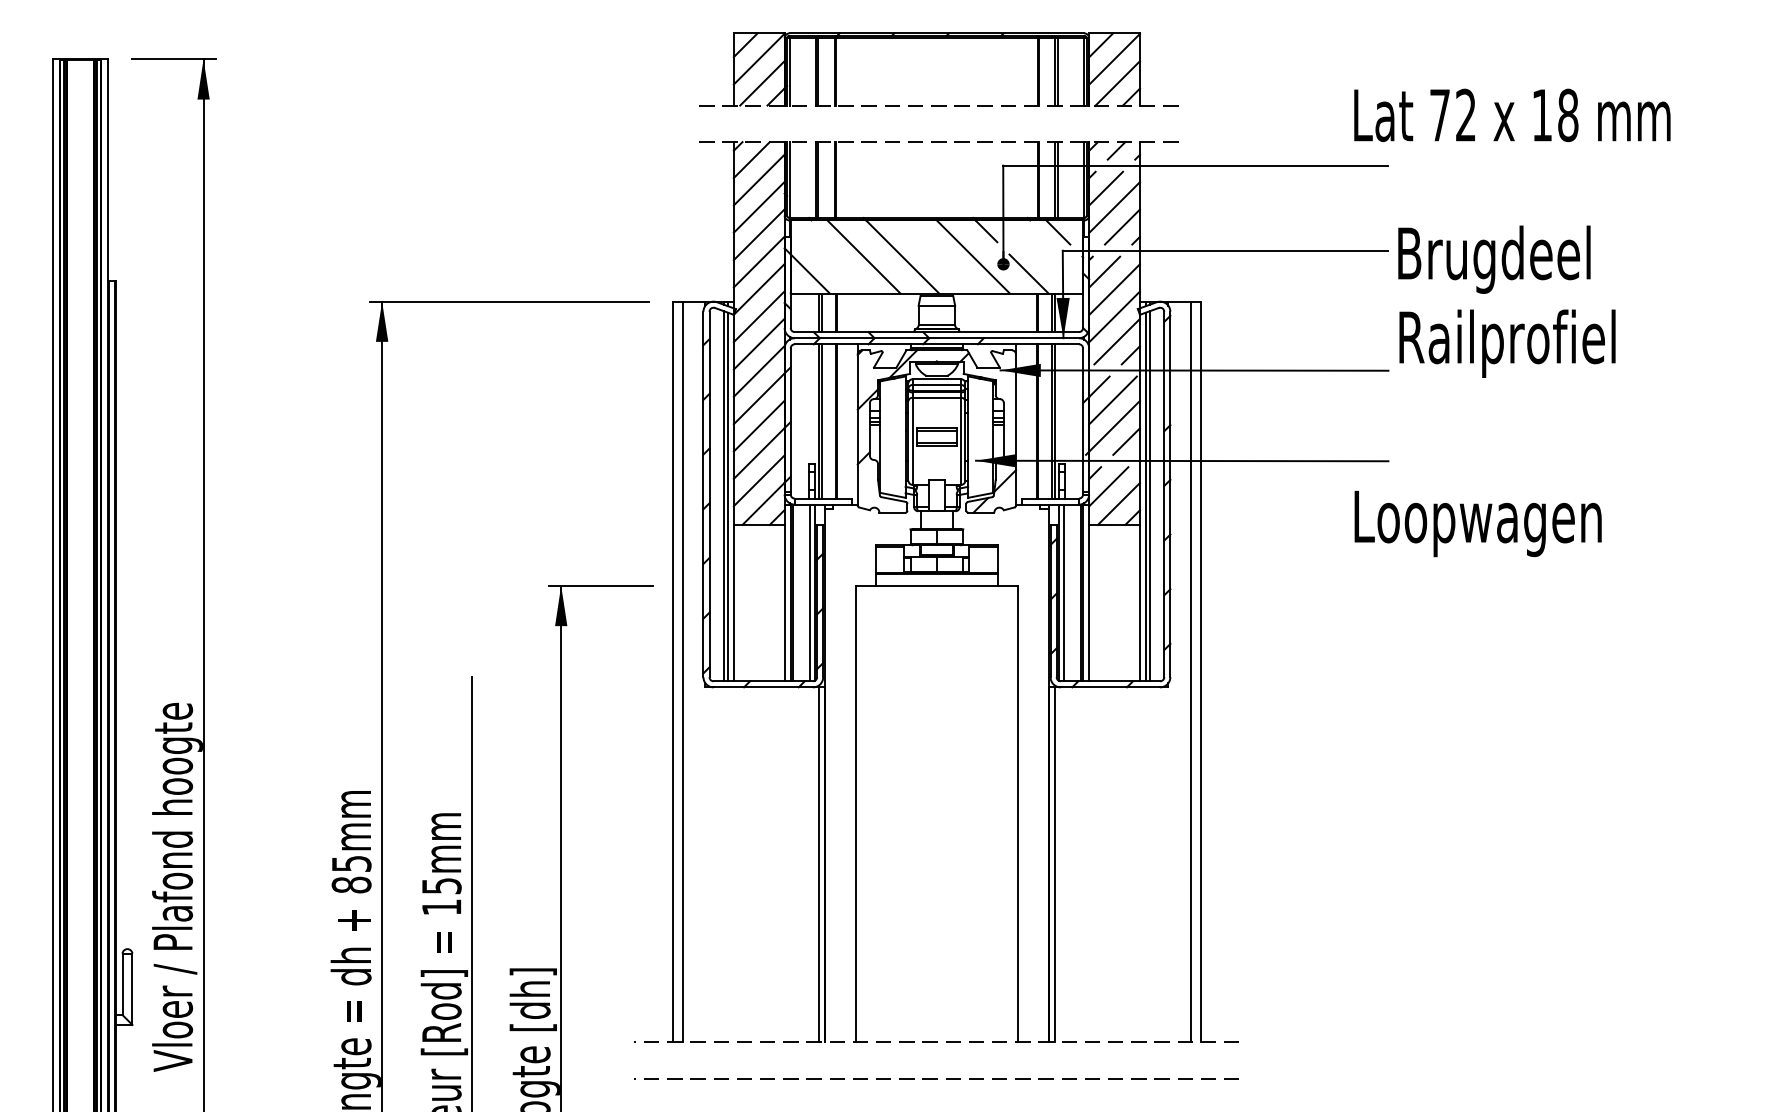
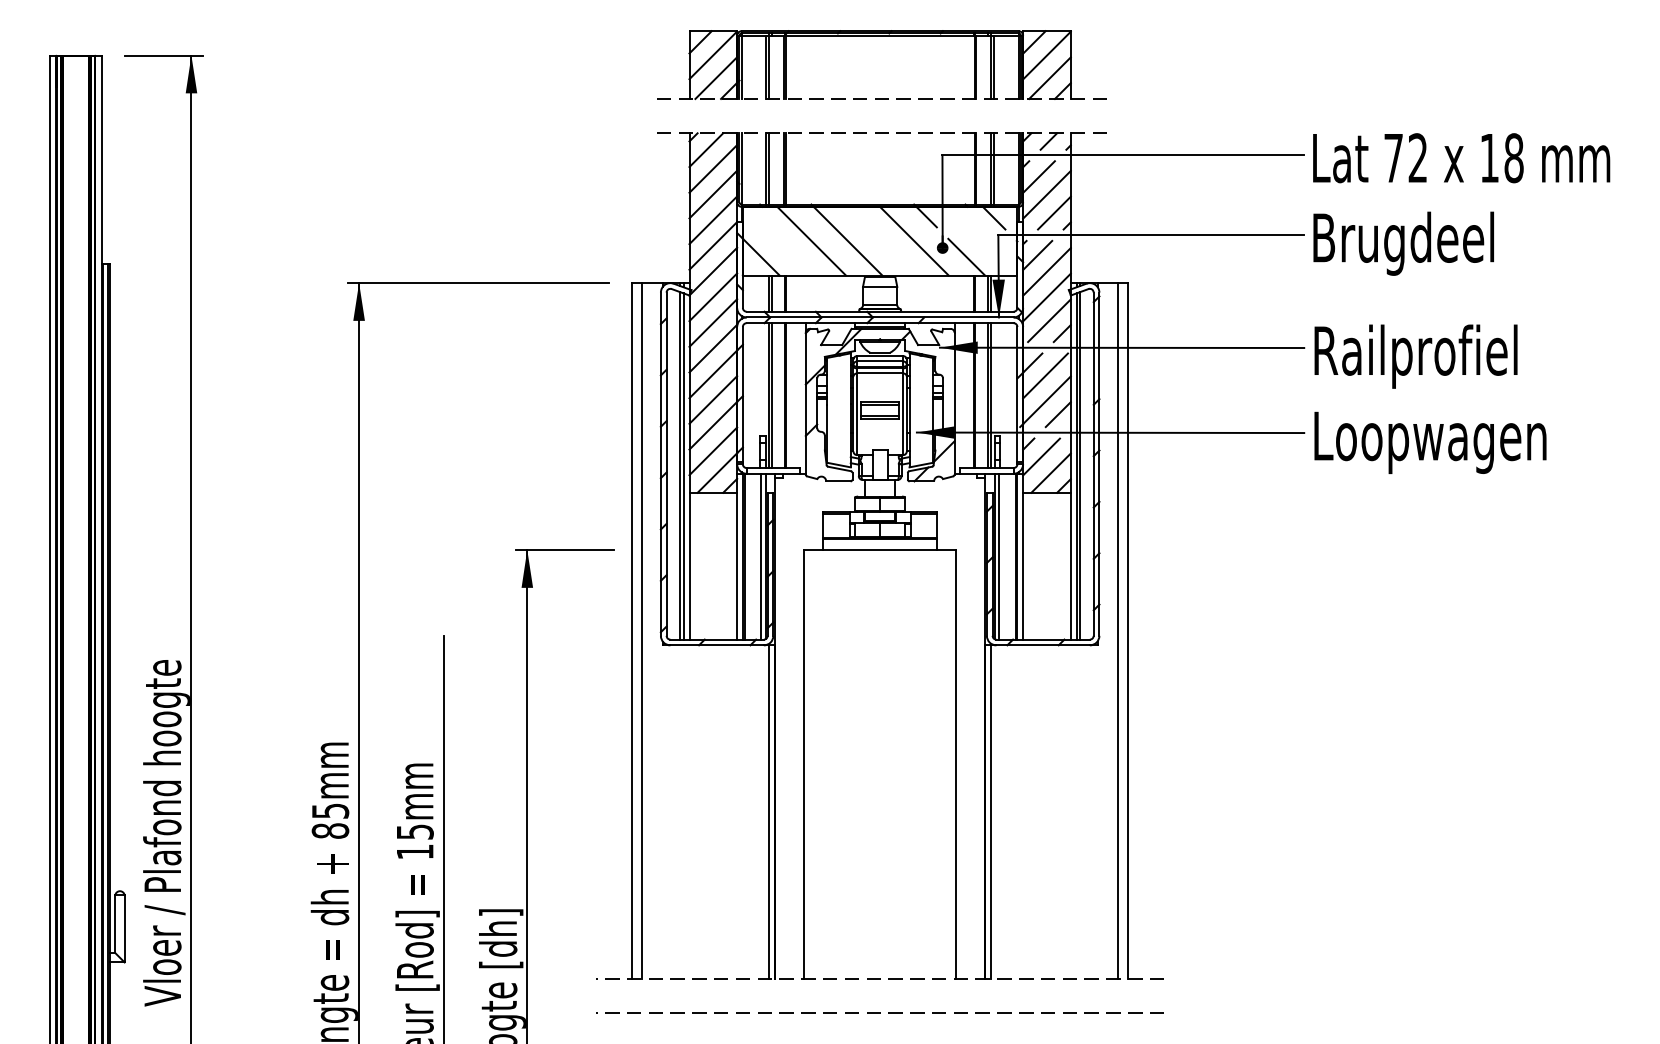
text: (1512, 115) -> (1461, 158), moved
text: (1506, 343) -> (1415, 356), moved
text: (1478, 523) -> (1430, 442), moved

